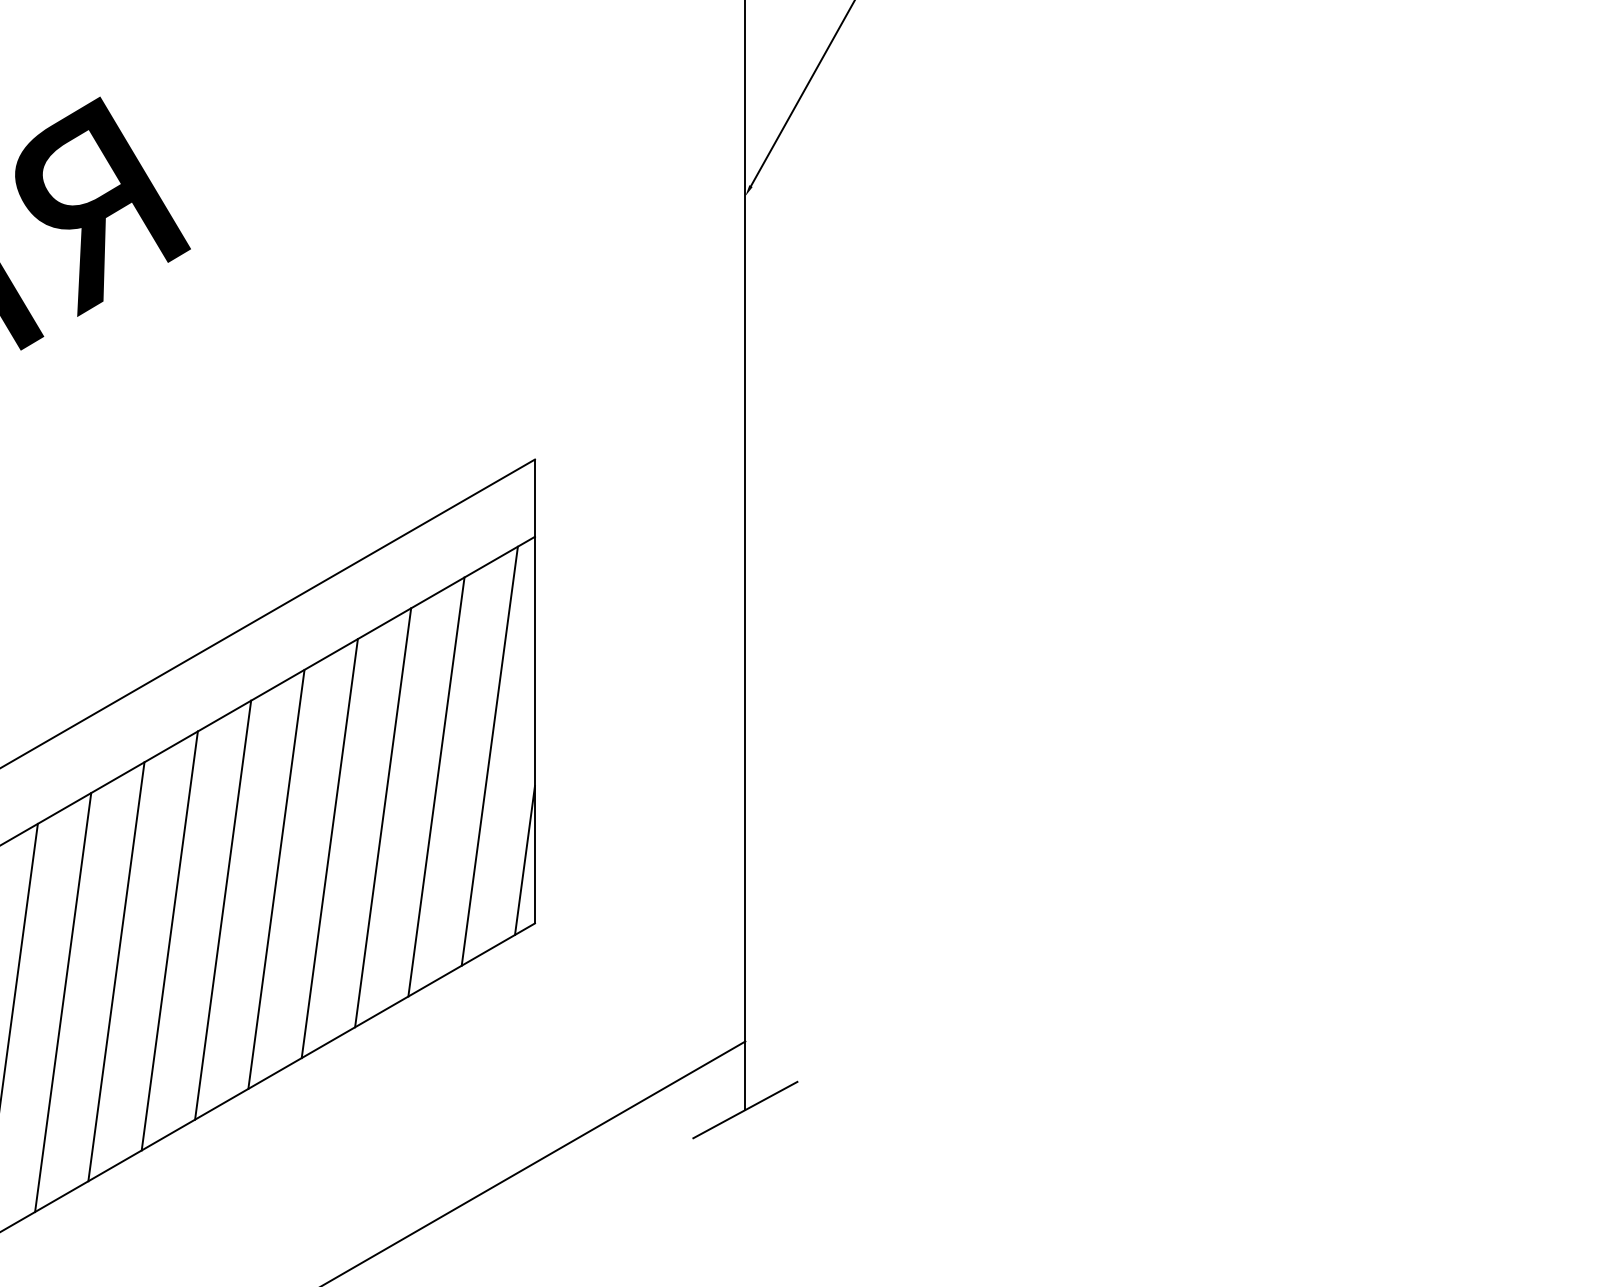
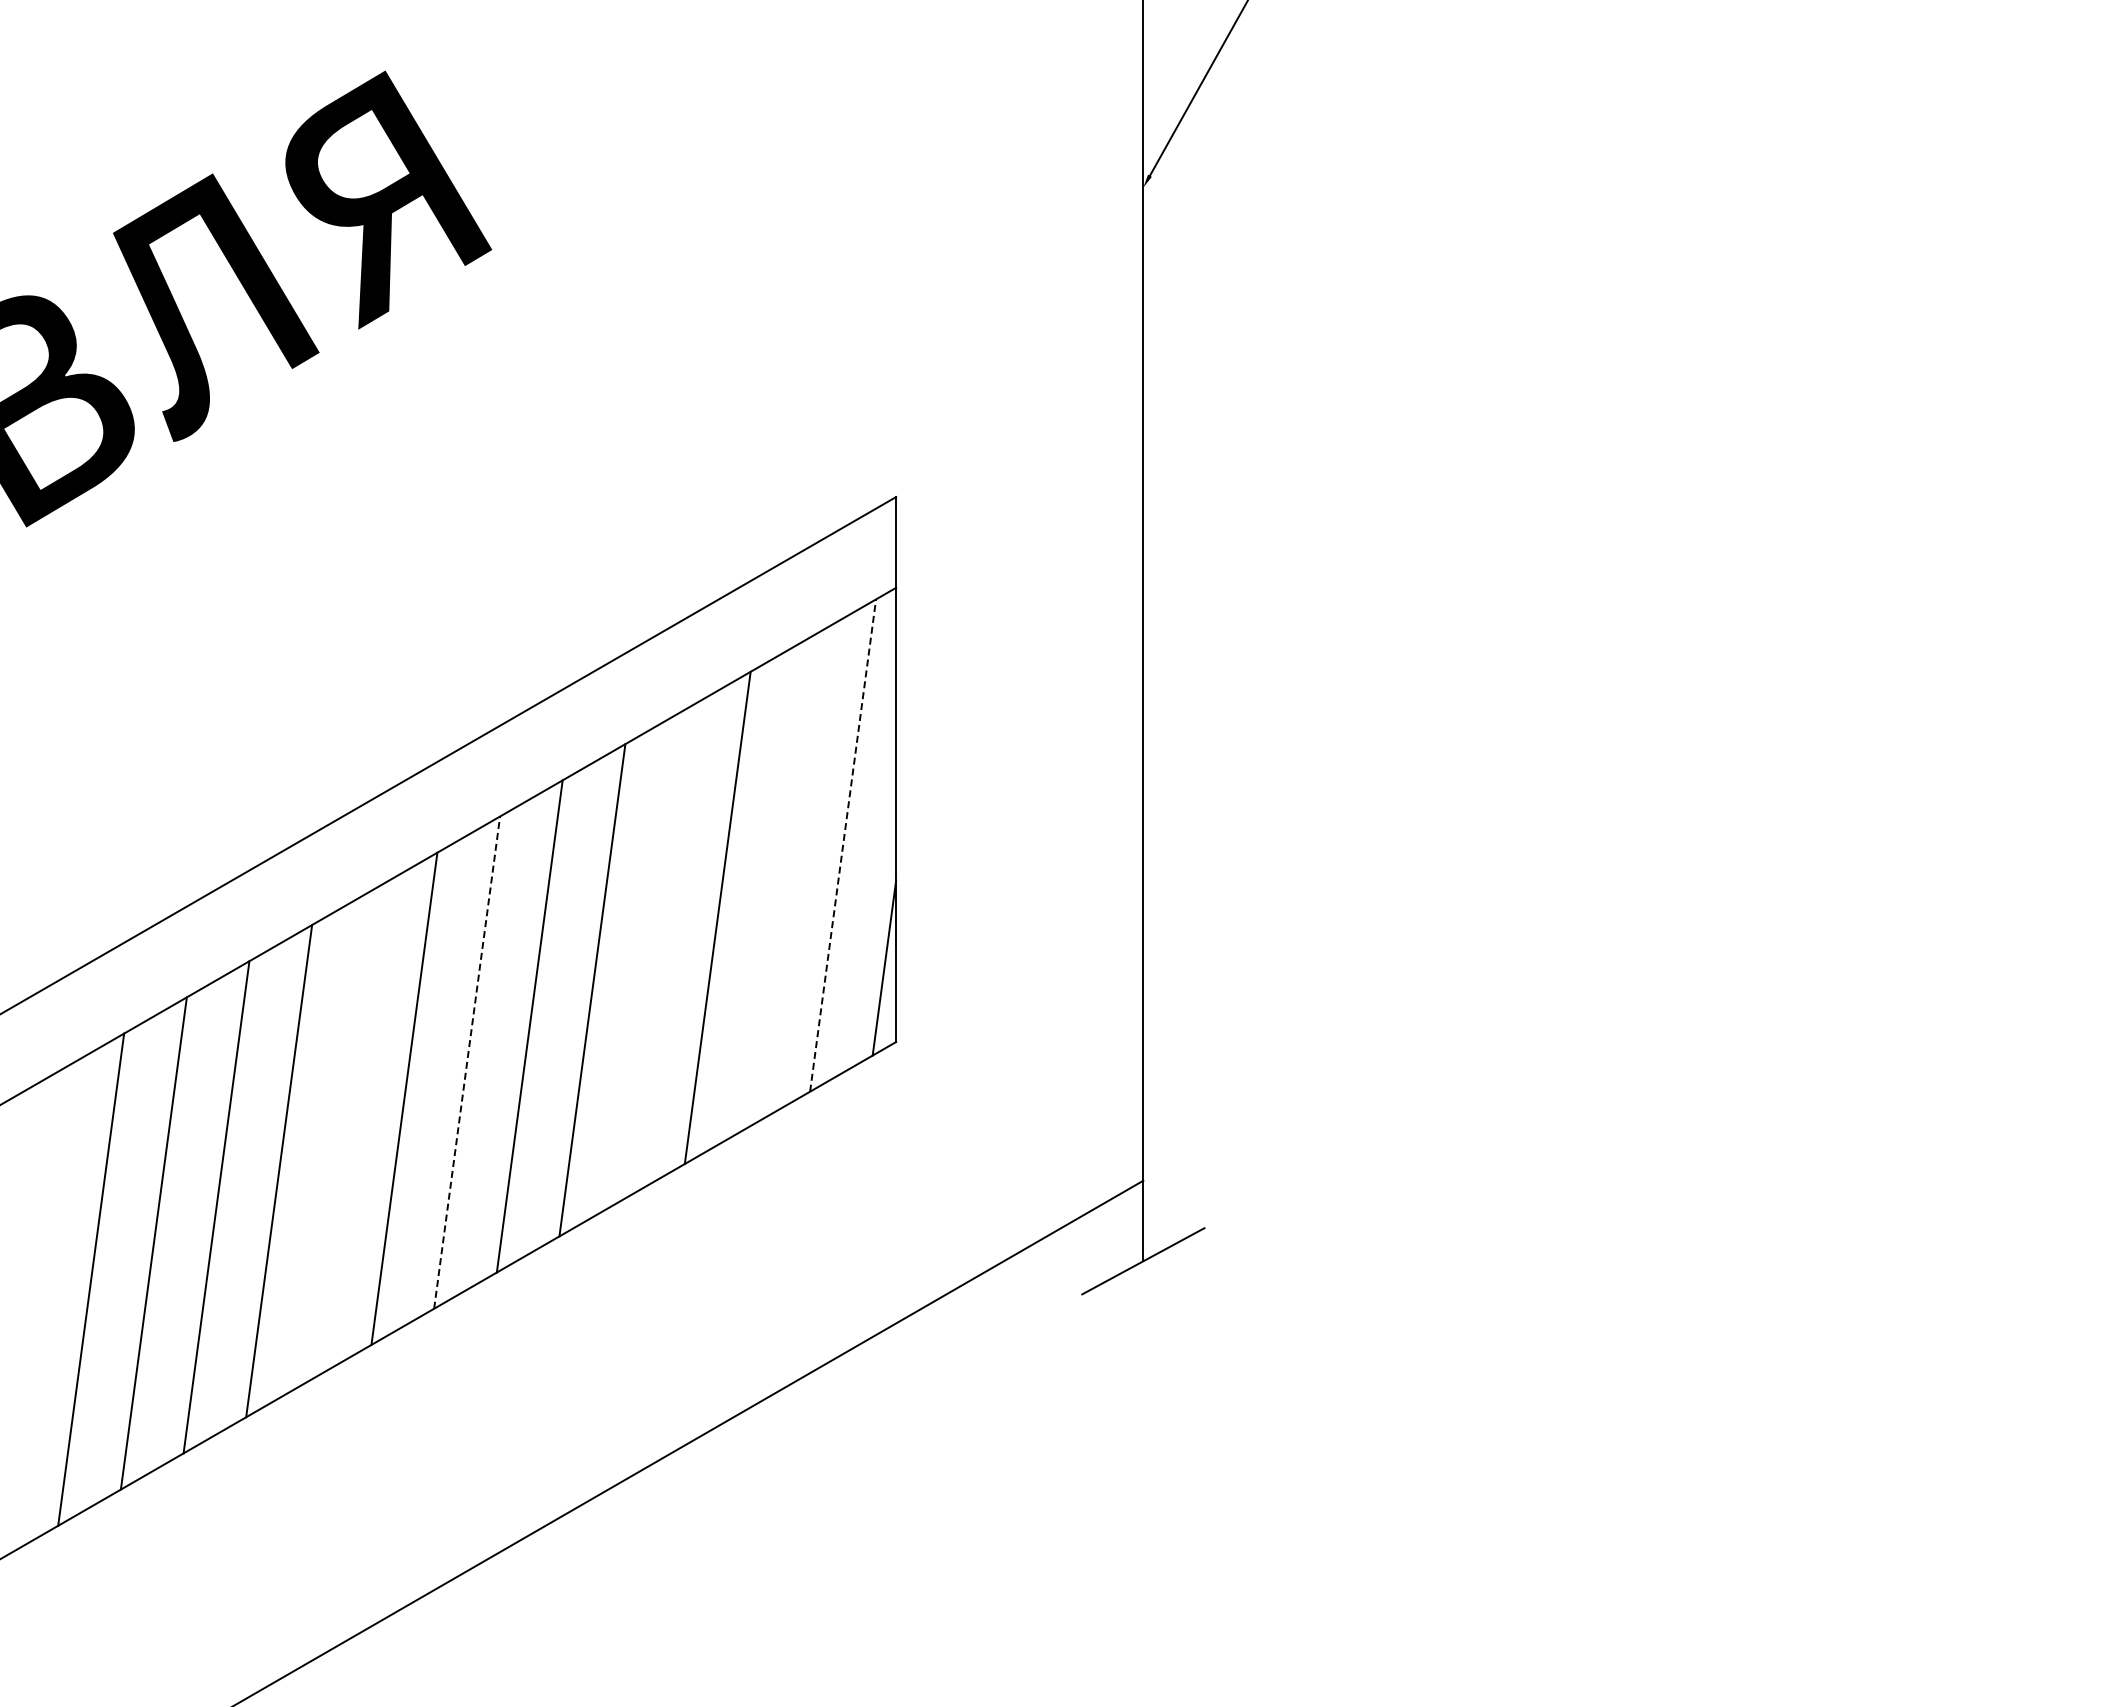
line: (490, 756) -> (843, 845), solid -> dashed
line: (436, 786) -> (780, 881), removed
line: (330, 848) -> (655, 954), removed
line: (170, 940) -> (467, 1062), solid -> dashed
line: (62, 1002) -> (341, 1134), removed

